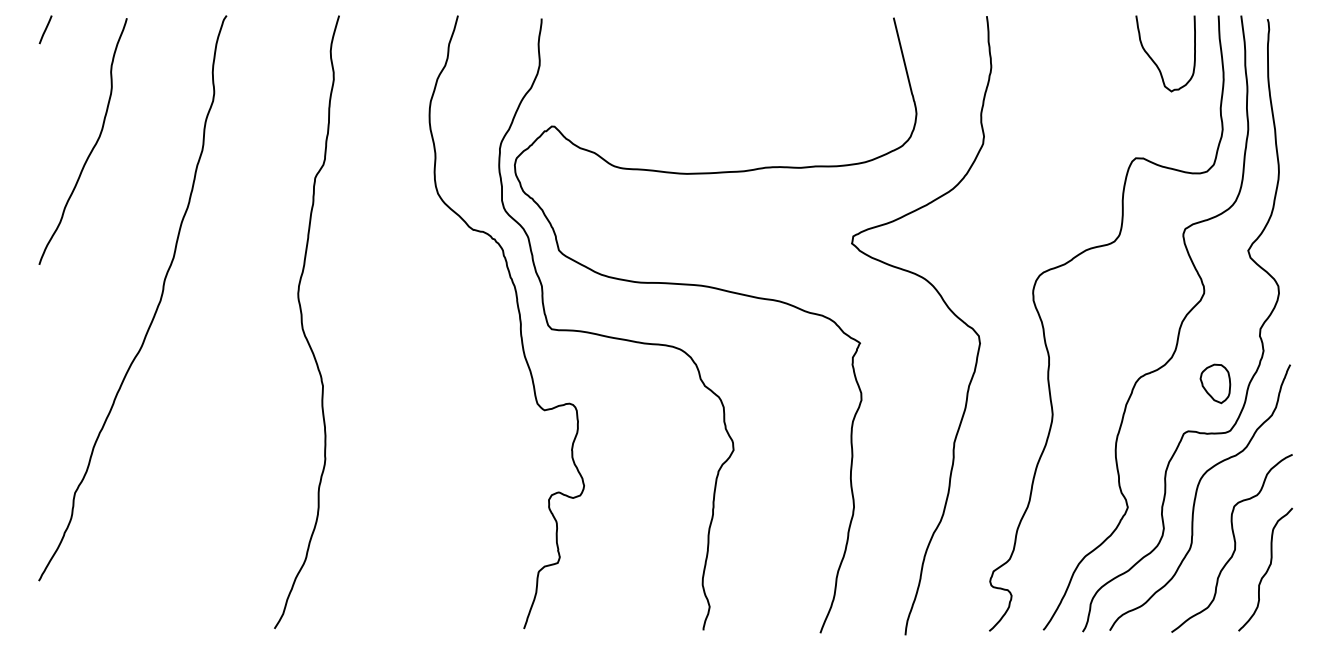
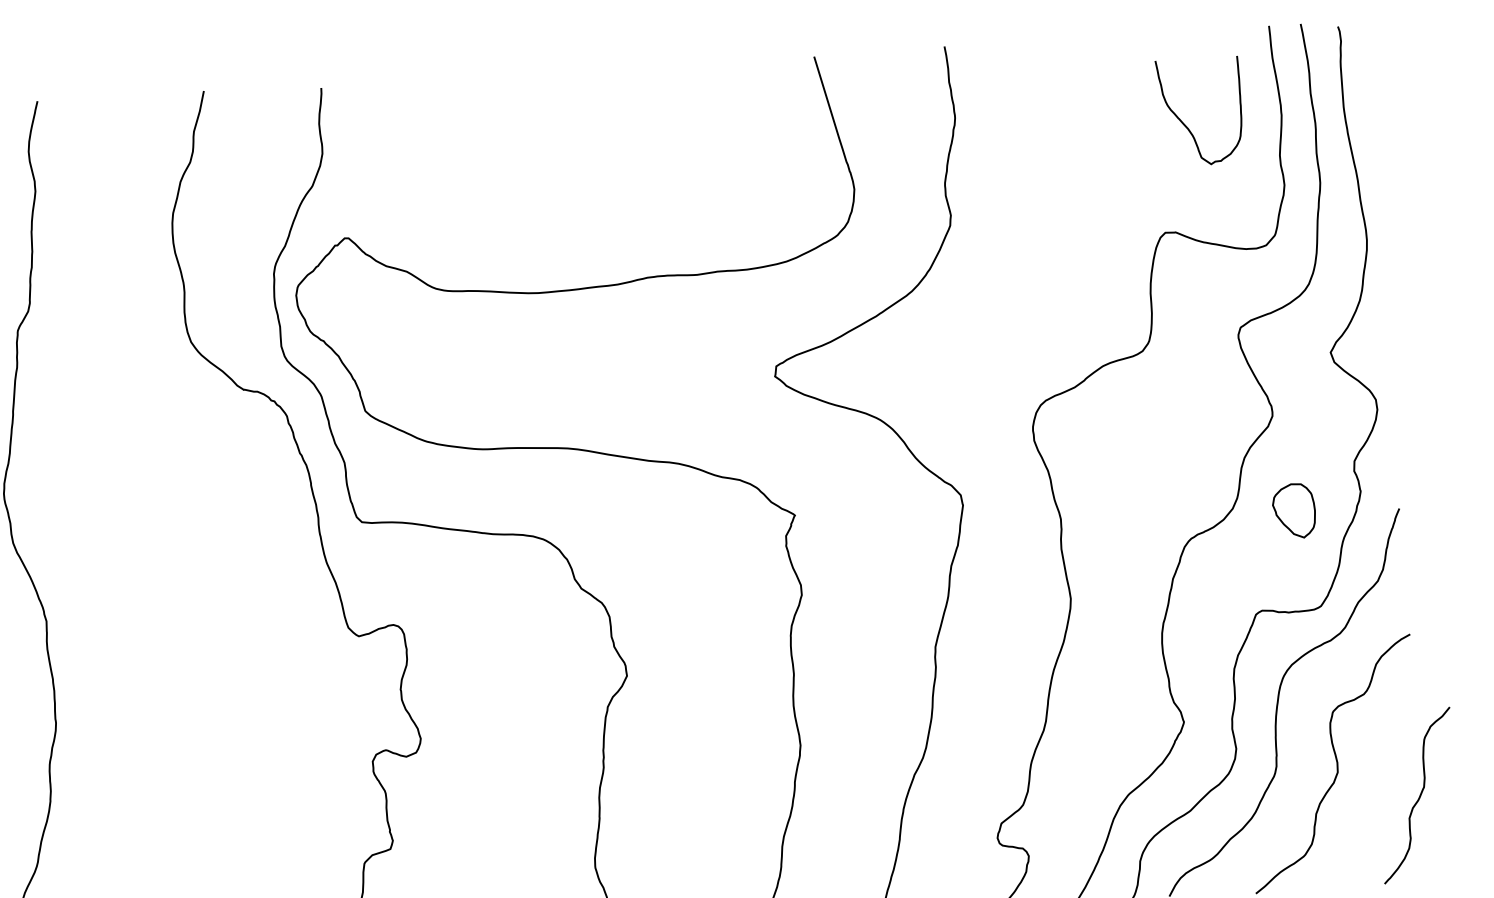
curve: (1153, 59) -> (1183, 120), moved
part: (1215, 383) -> (1294, 510), moved
curve: (1266, 570) -> (1418, 796), moved

